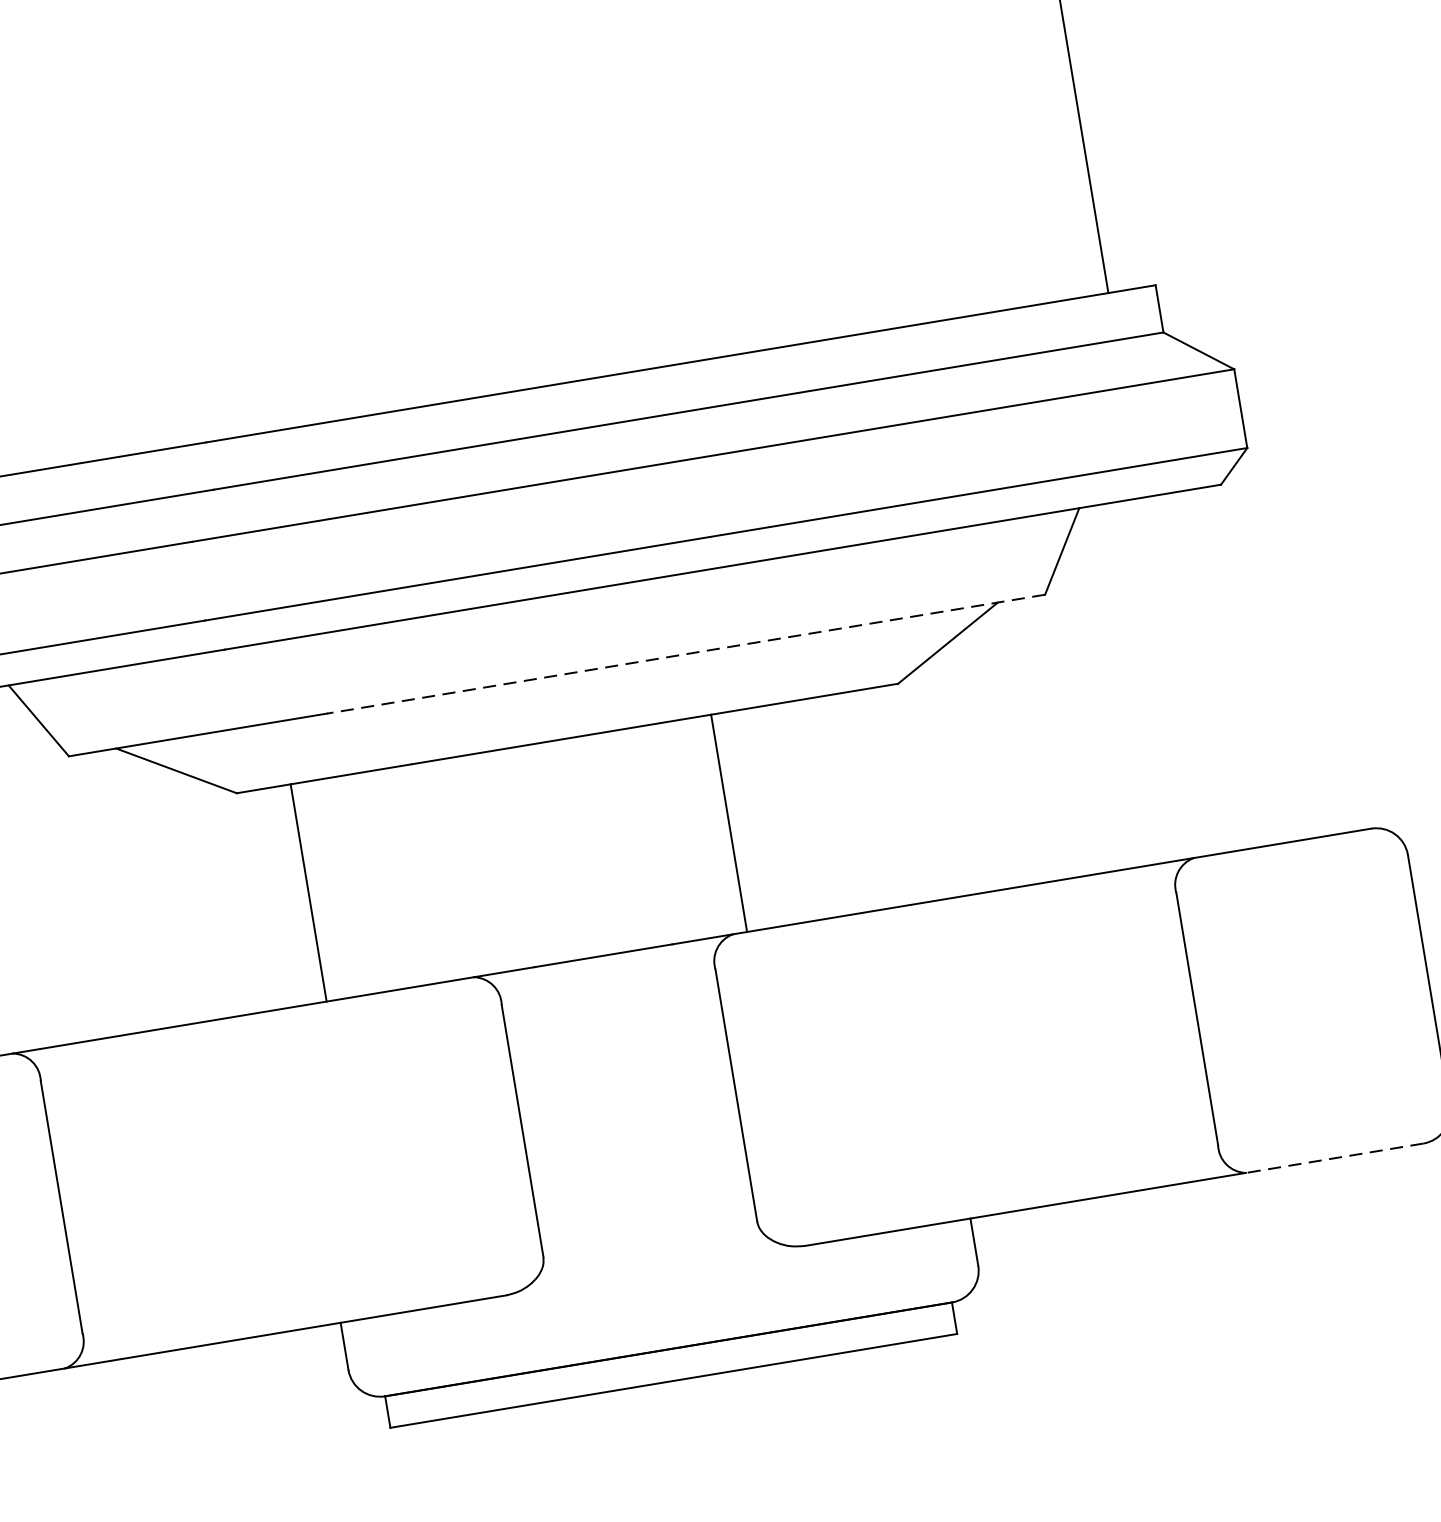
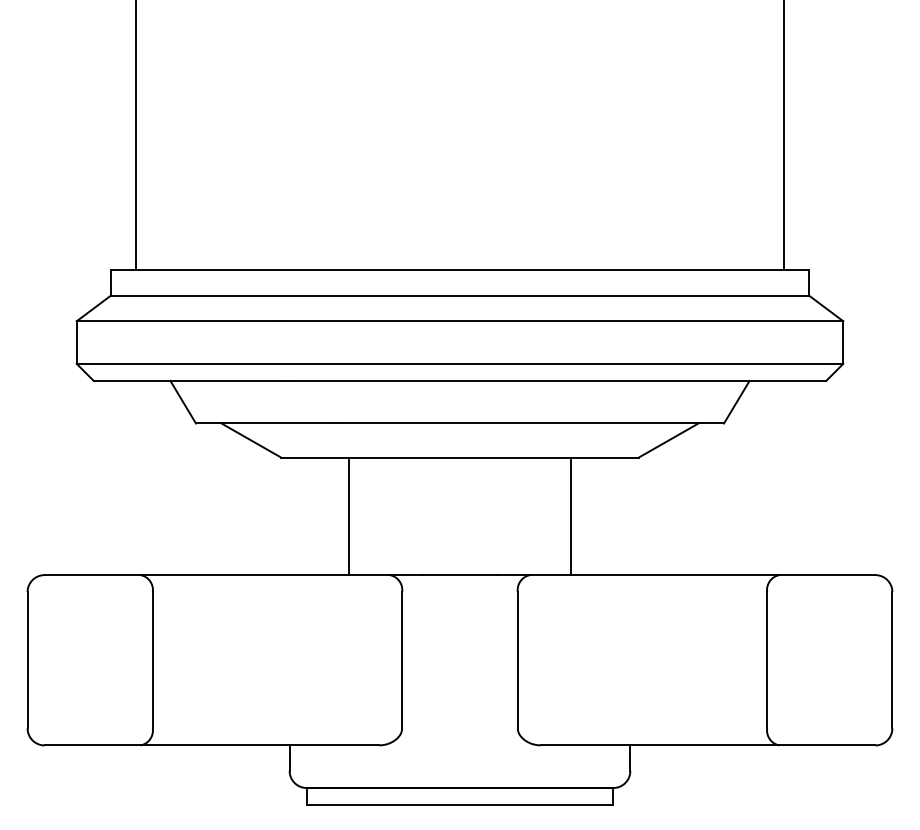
line: (685, 654) -> (529, 423), dashed -> solid
line: (728, 823) -> (570, 516), moved
line: (309, 893) -> (349, 516), moved
line: (1334, 1158) -> (827, 745), dashed -> solid

